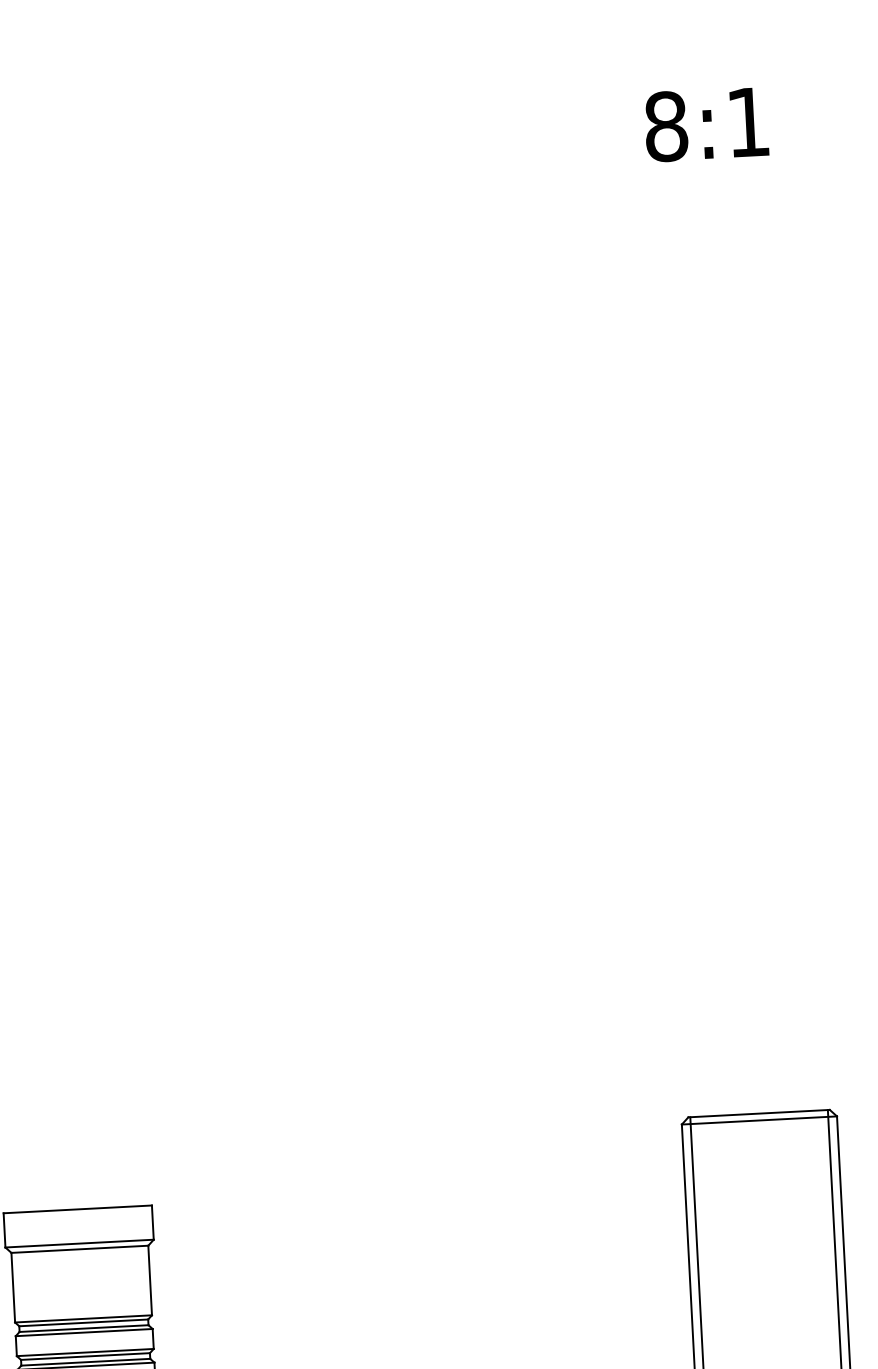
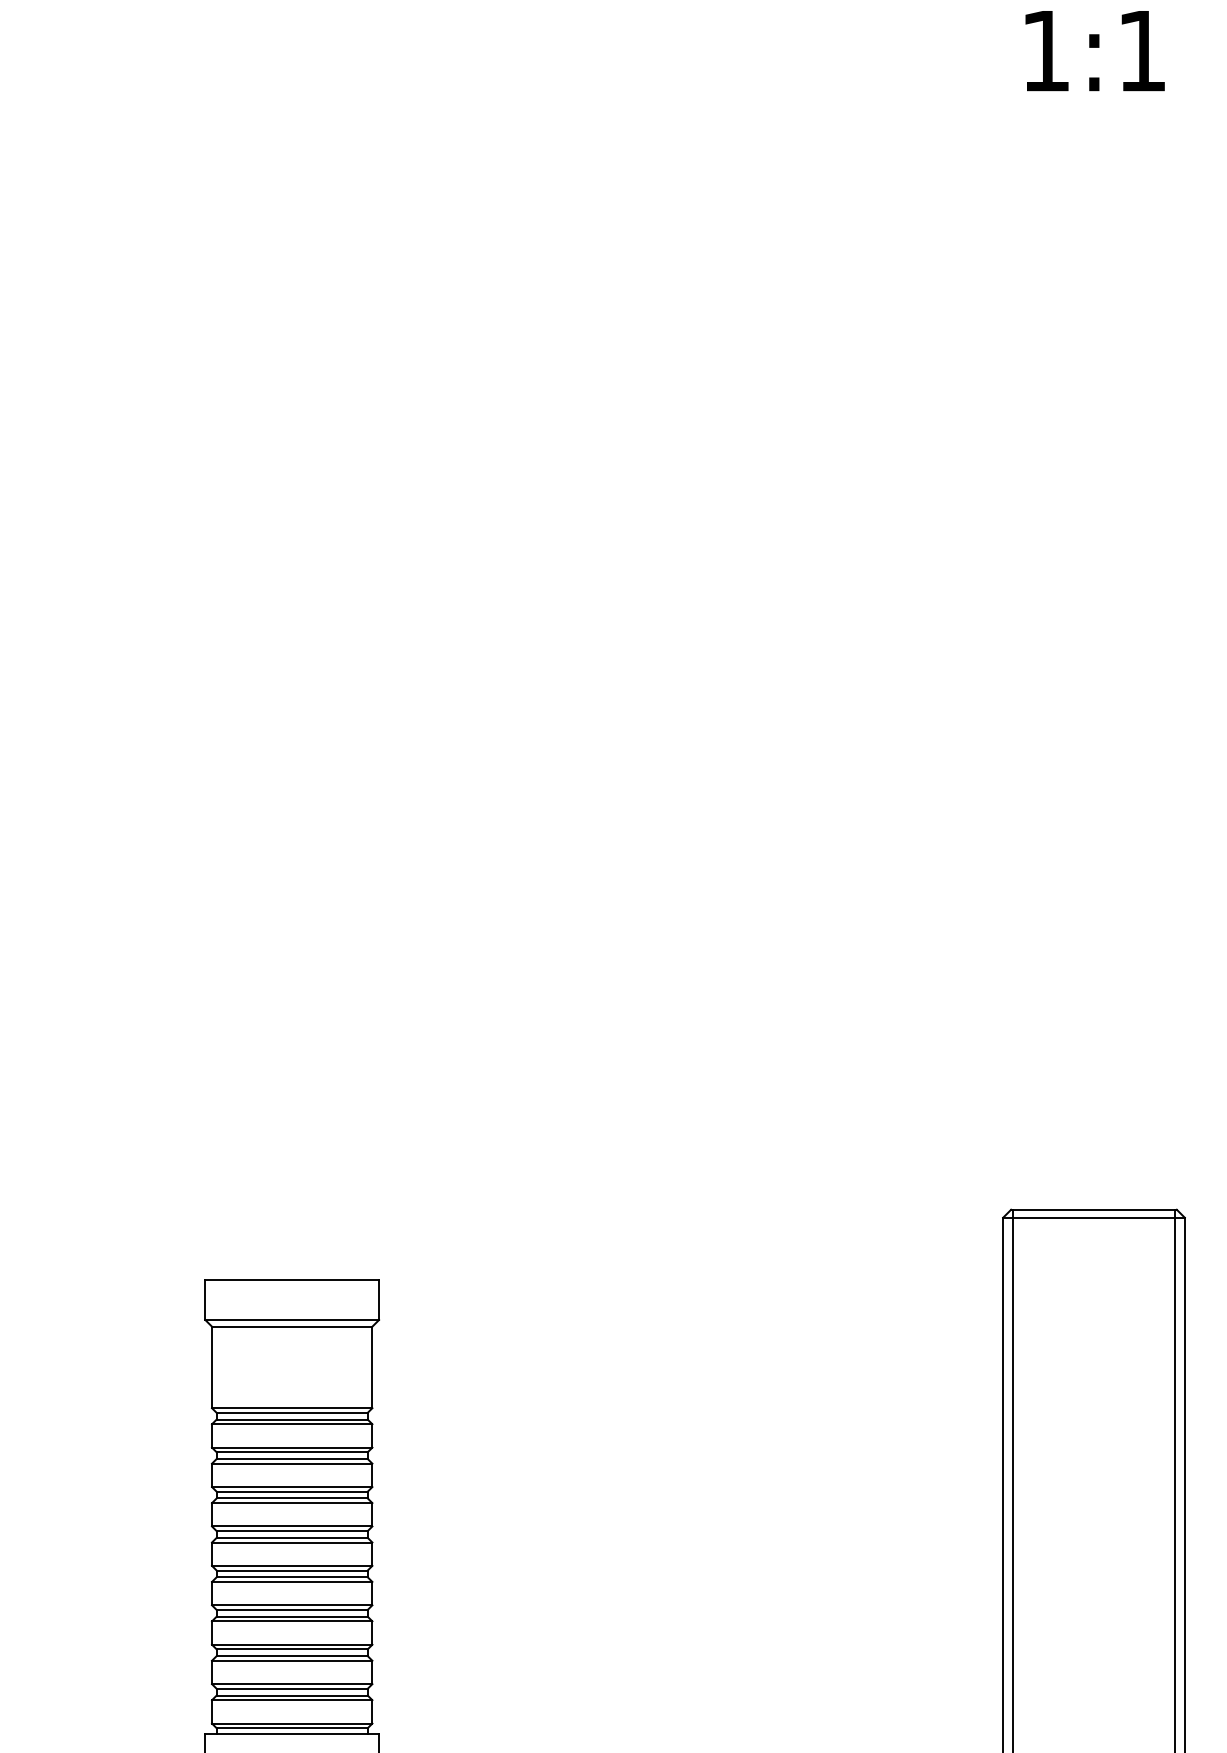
text: (665, 126) -> (1045, 50), 8:1 -> 1:1

